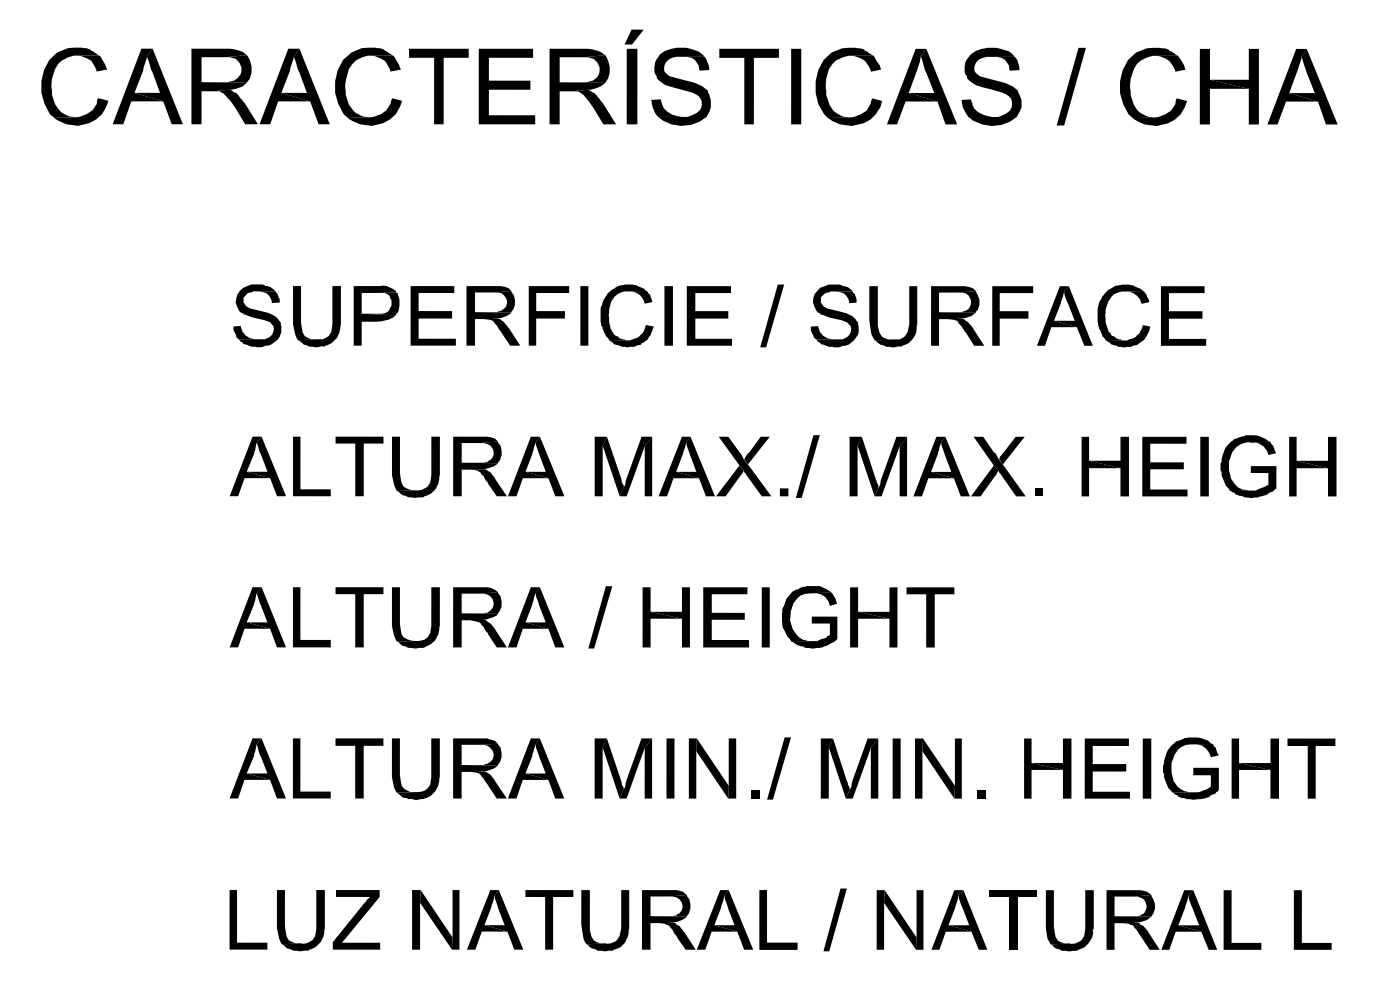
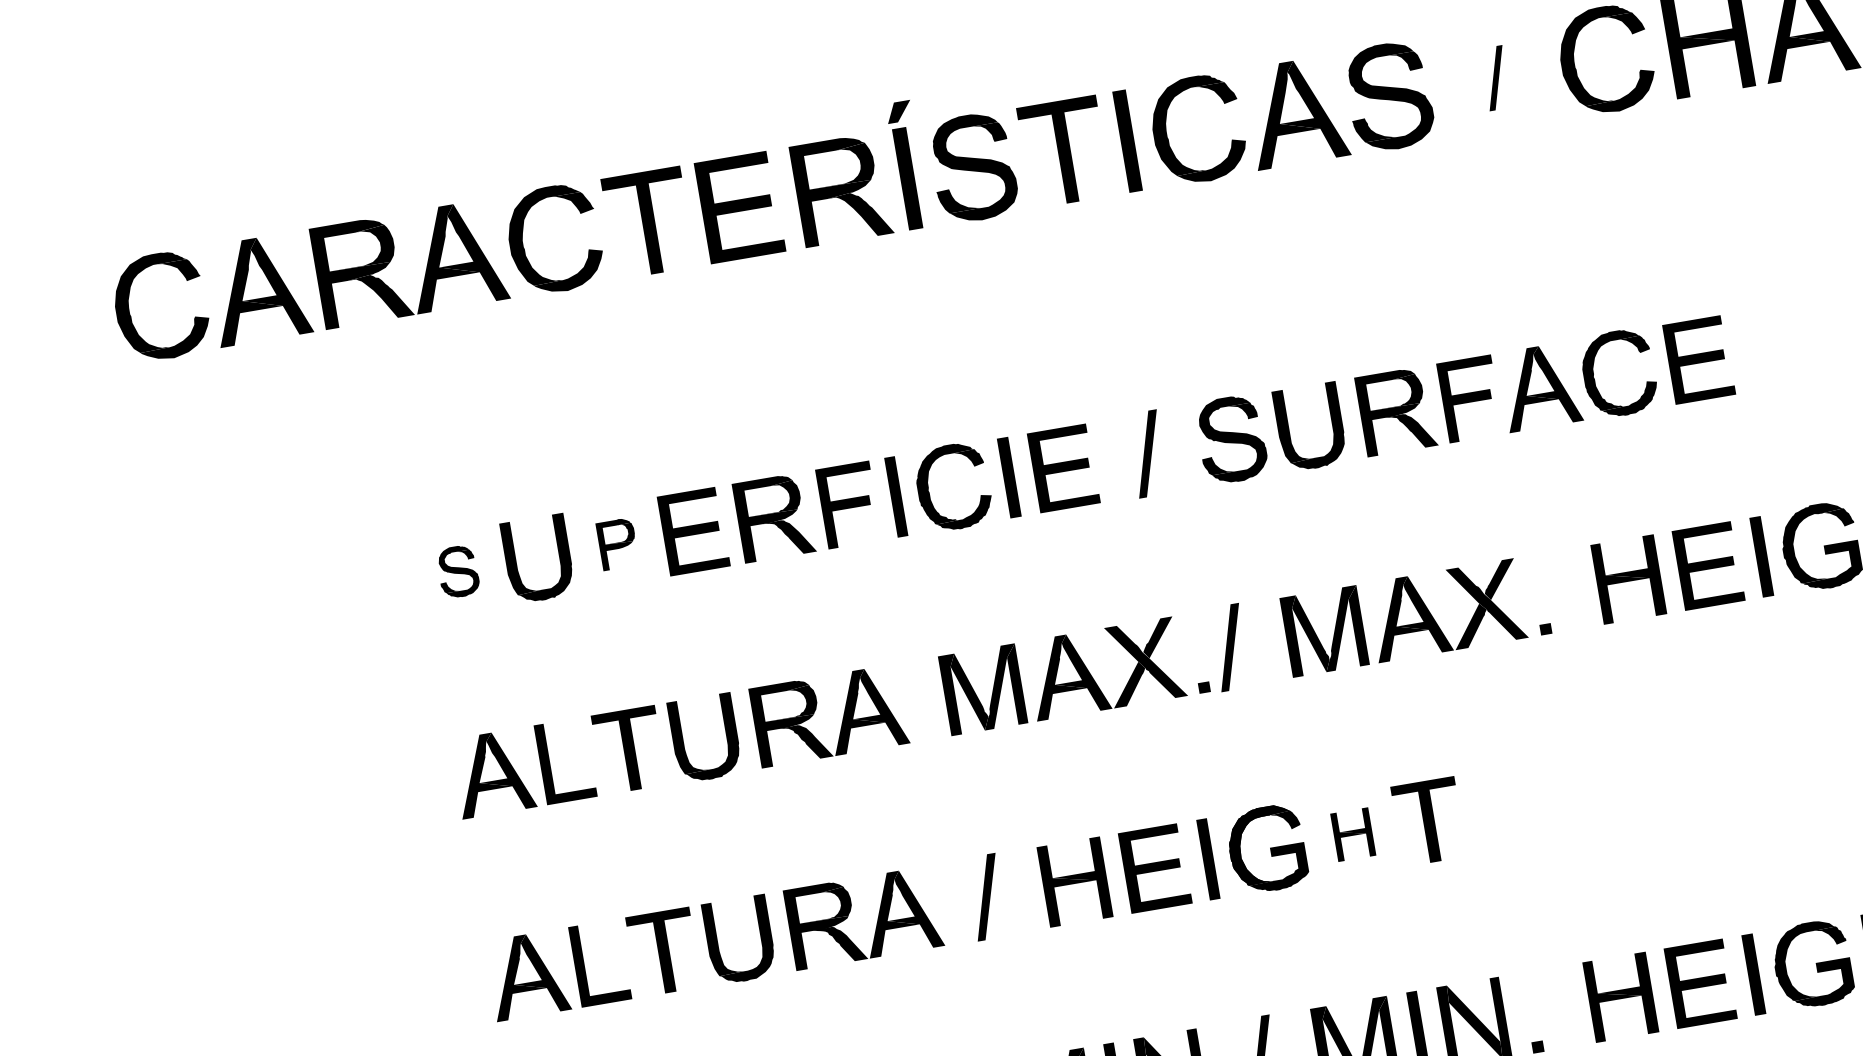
part: (1070, 86) -> (1495, 78), size x0.6
part: (257, 315) -> (458, 571), size x0.6
part: (376, 315) -> (617, 544), size x0.6
part: (873, 617) -> (1352, 834), size x0.6

